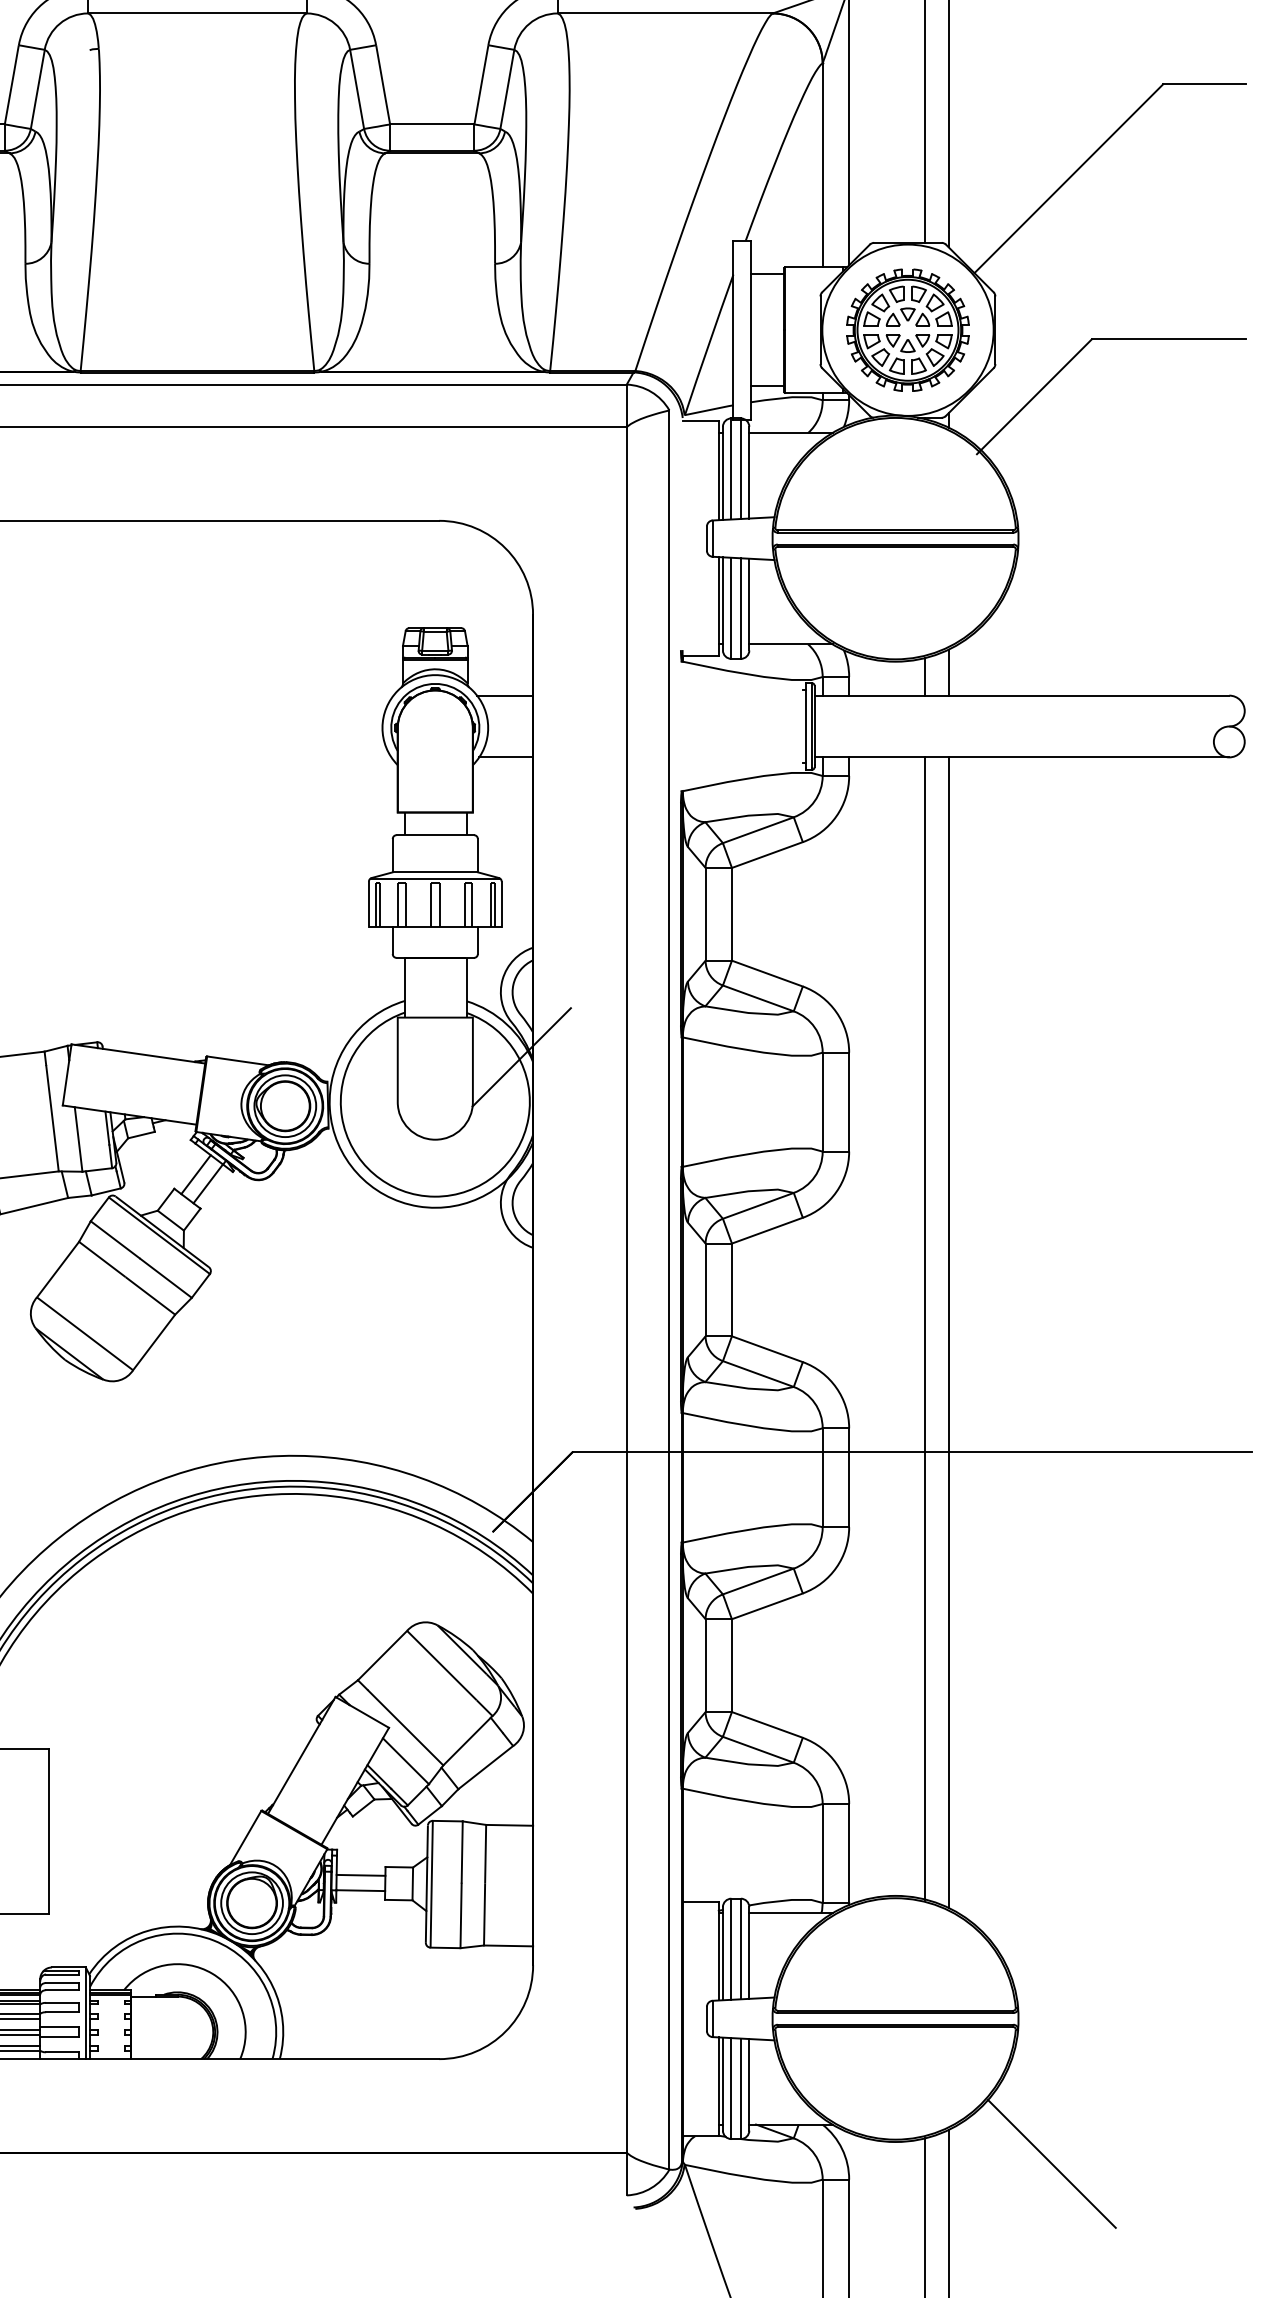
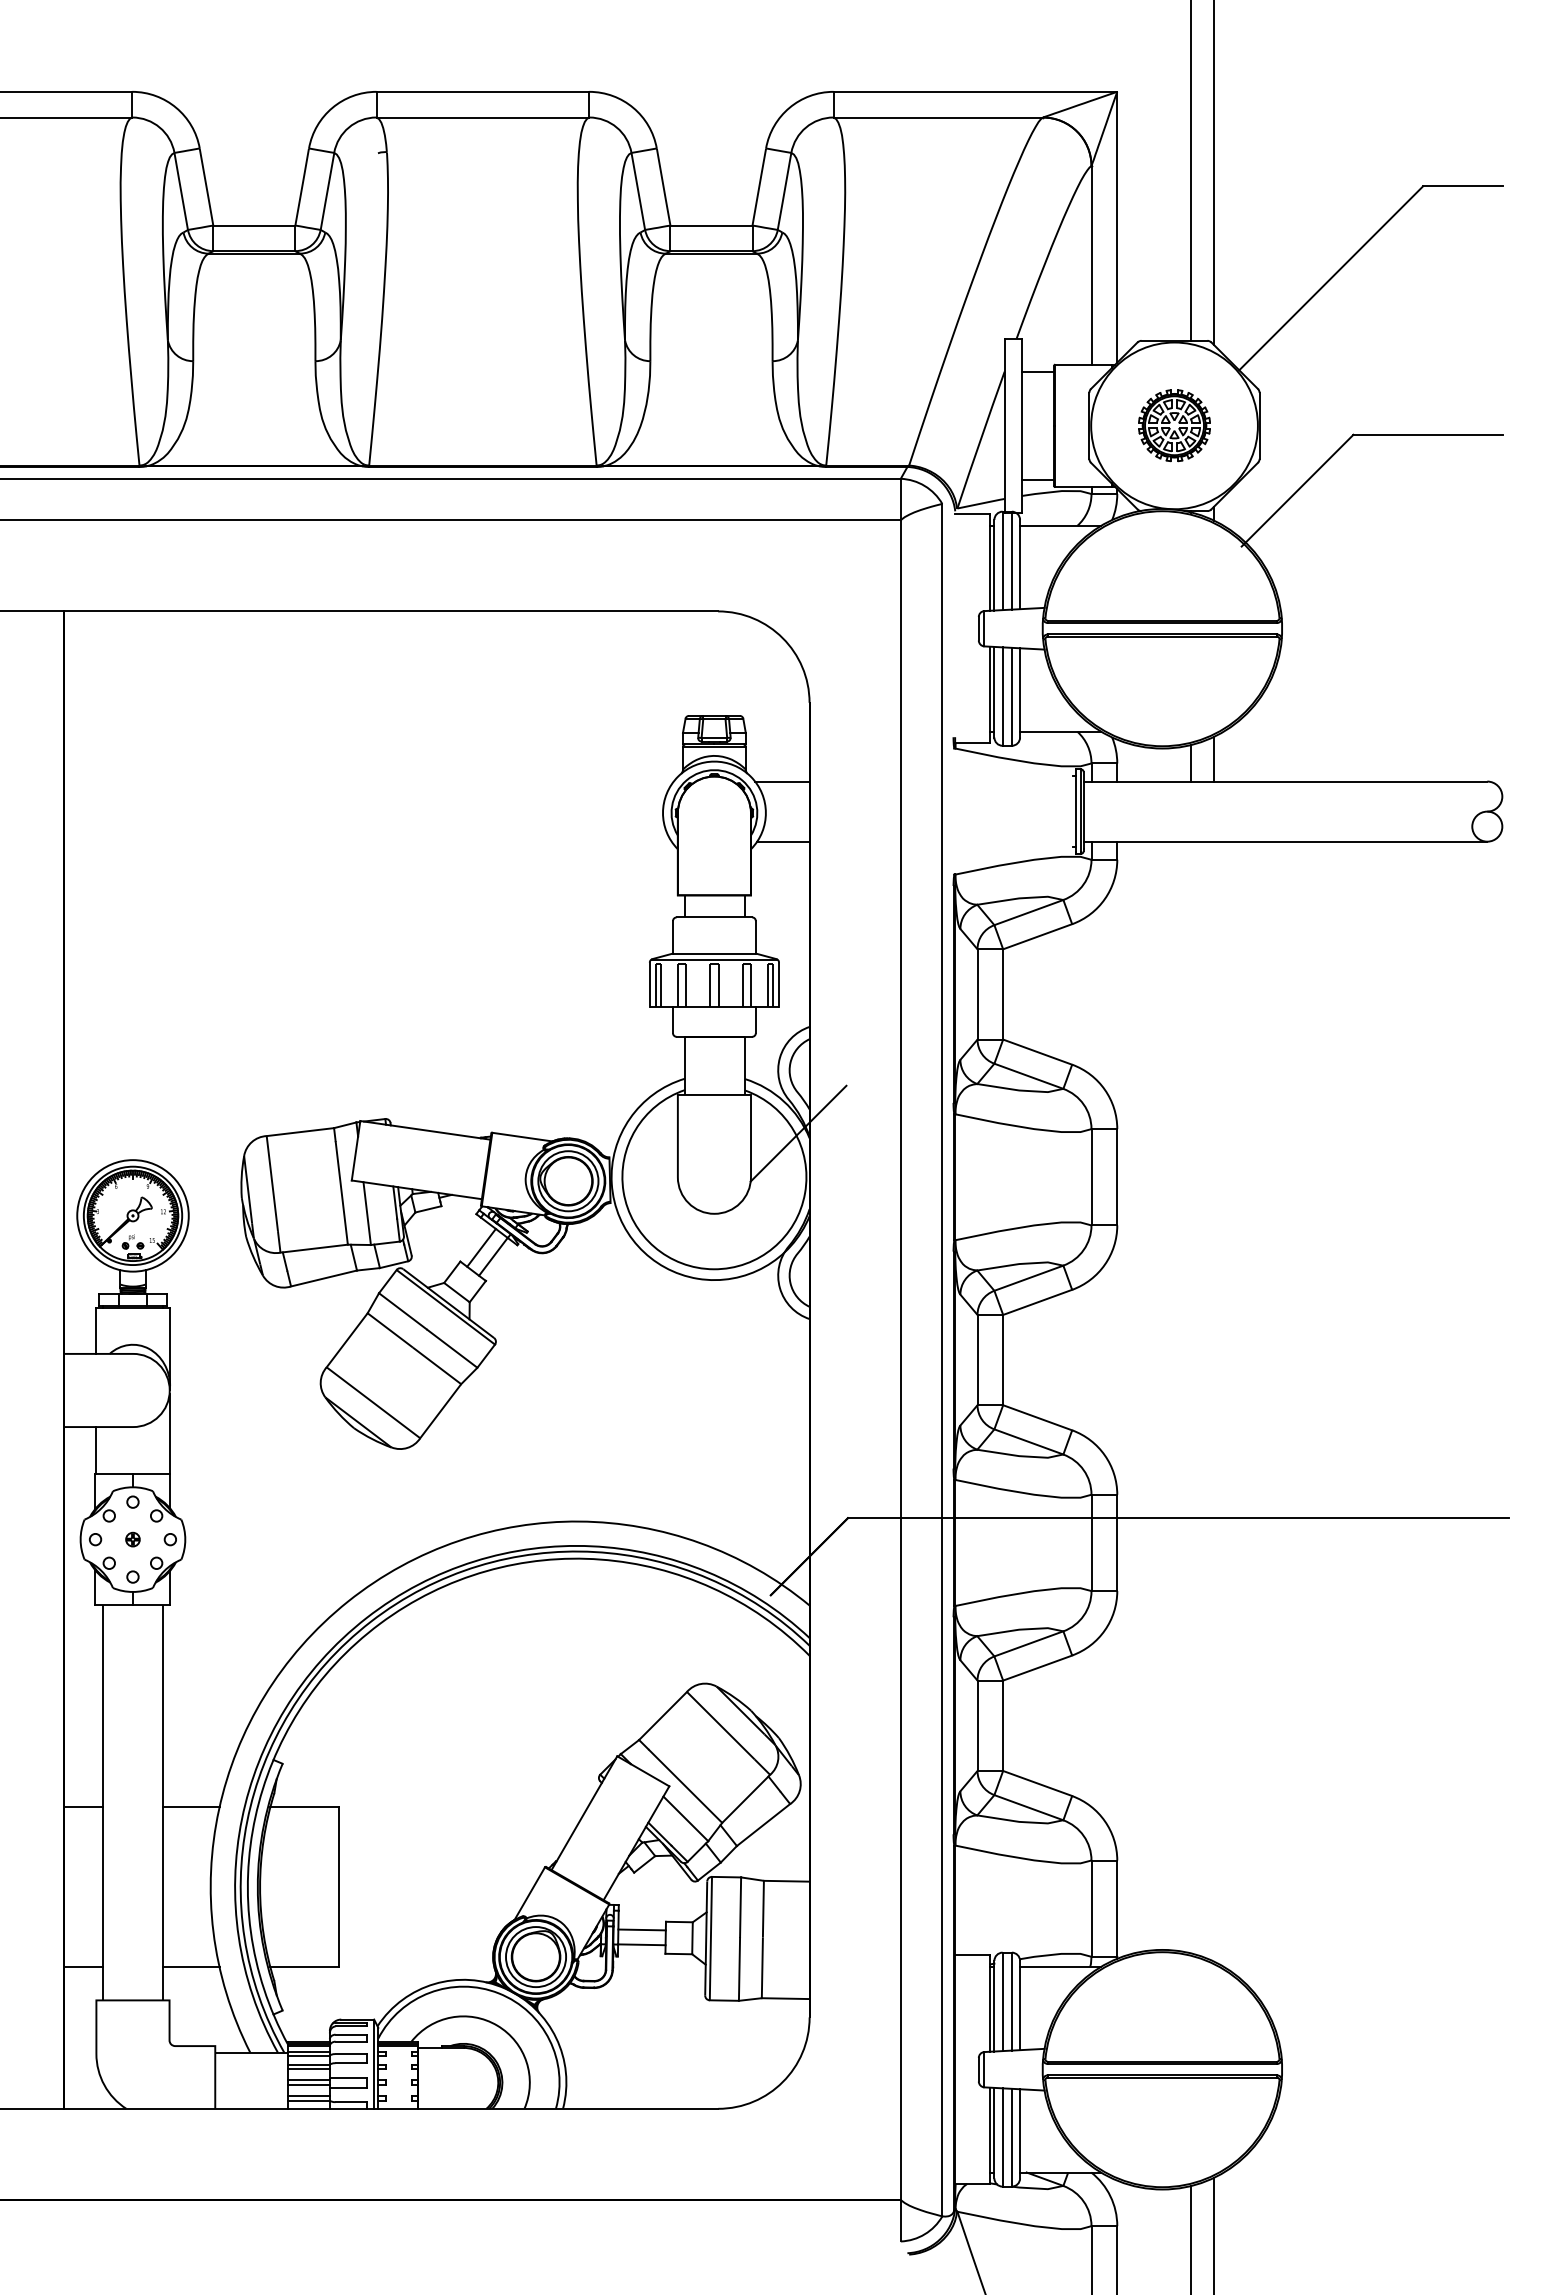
part: (907, 329) -> (1174, 425), size x0.6
line: (925, 1328) -> (1191, 1397), removed
line: (949, 1332) -> (1214, 1401), removed
line: (1051, 2163) -> (1314, 2210), removed

